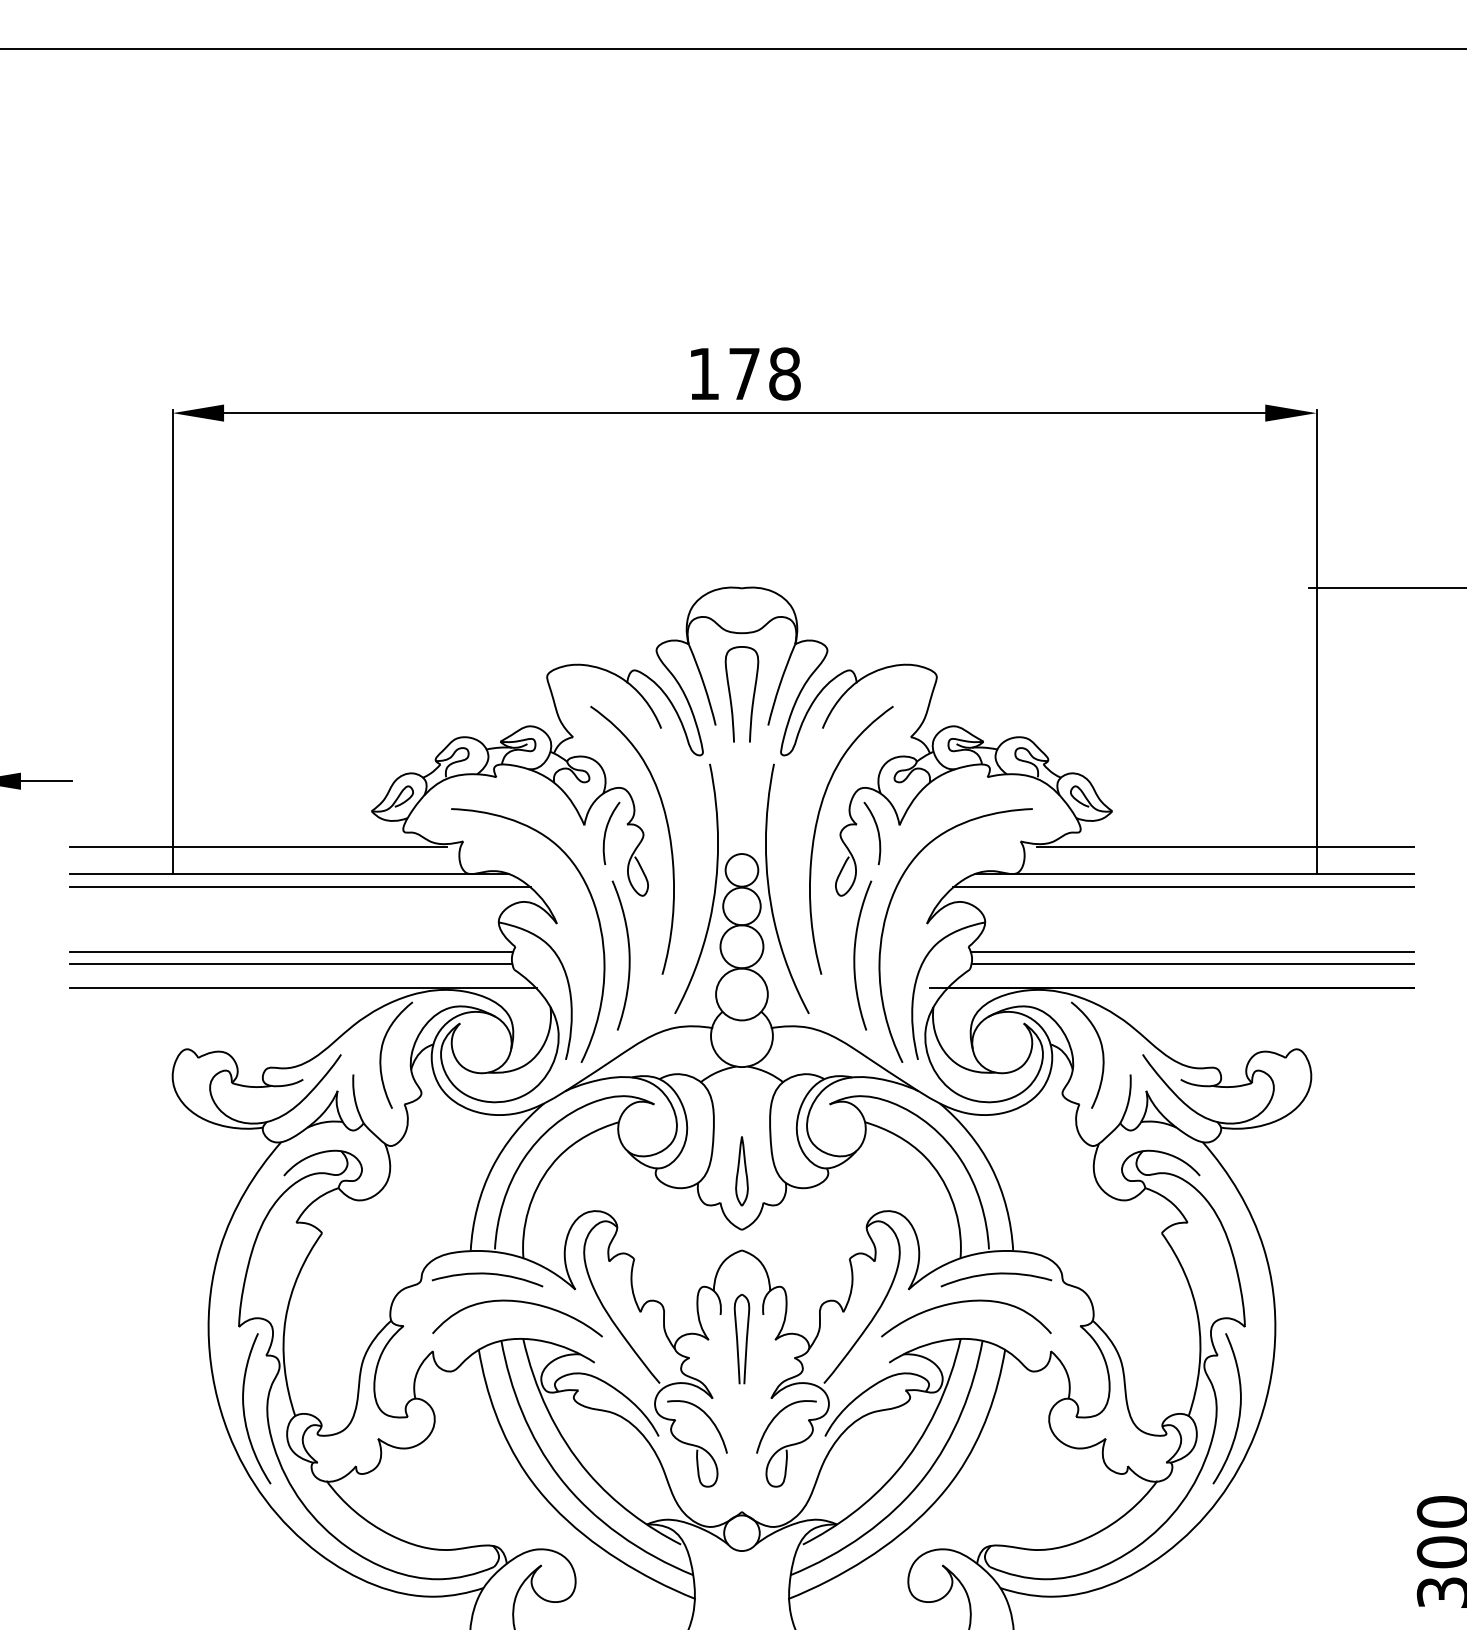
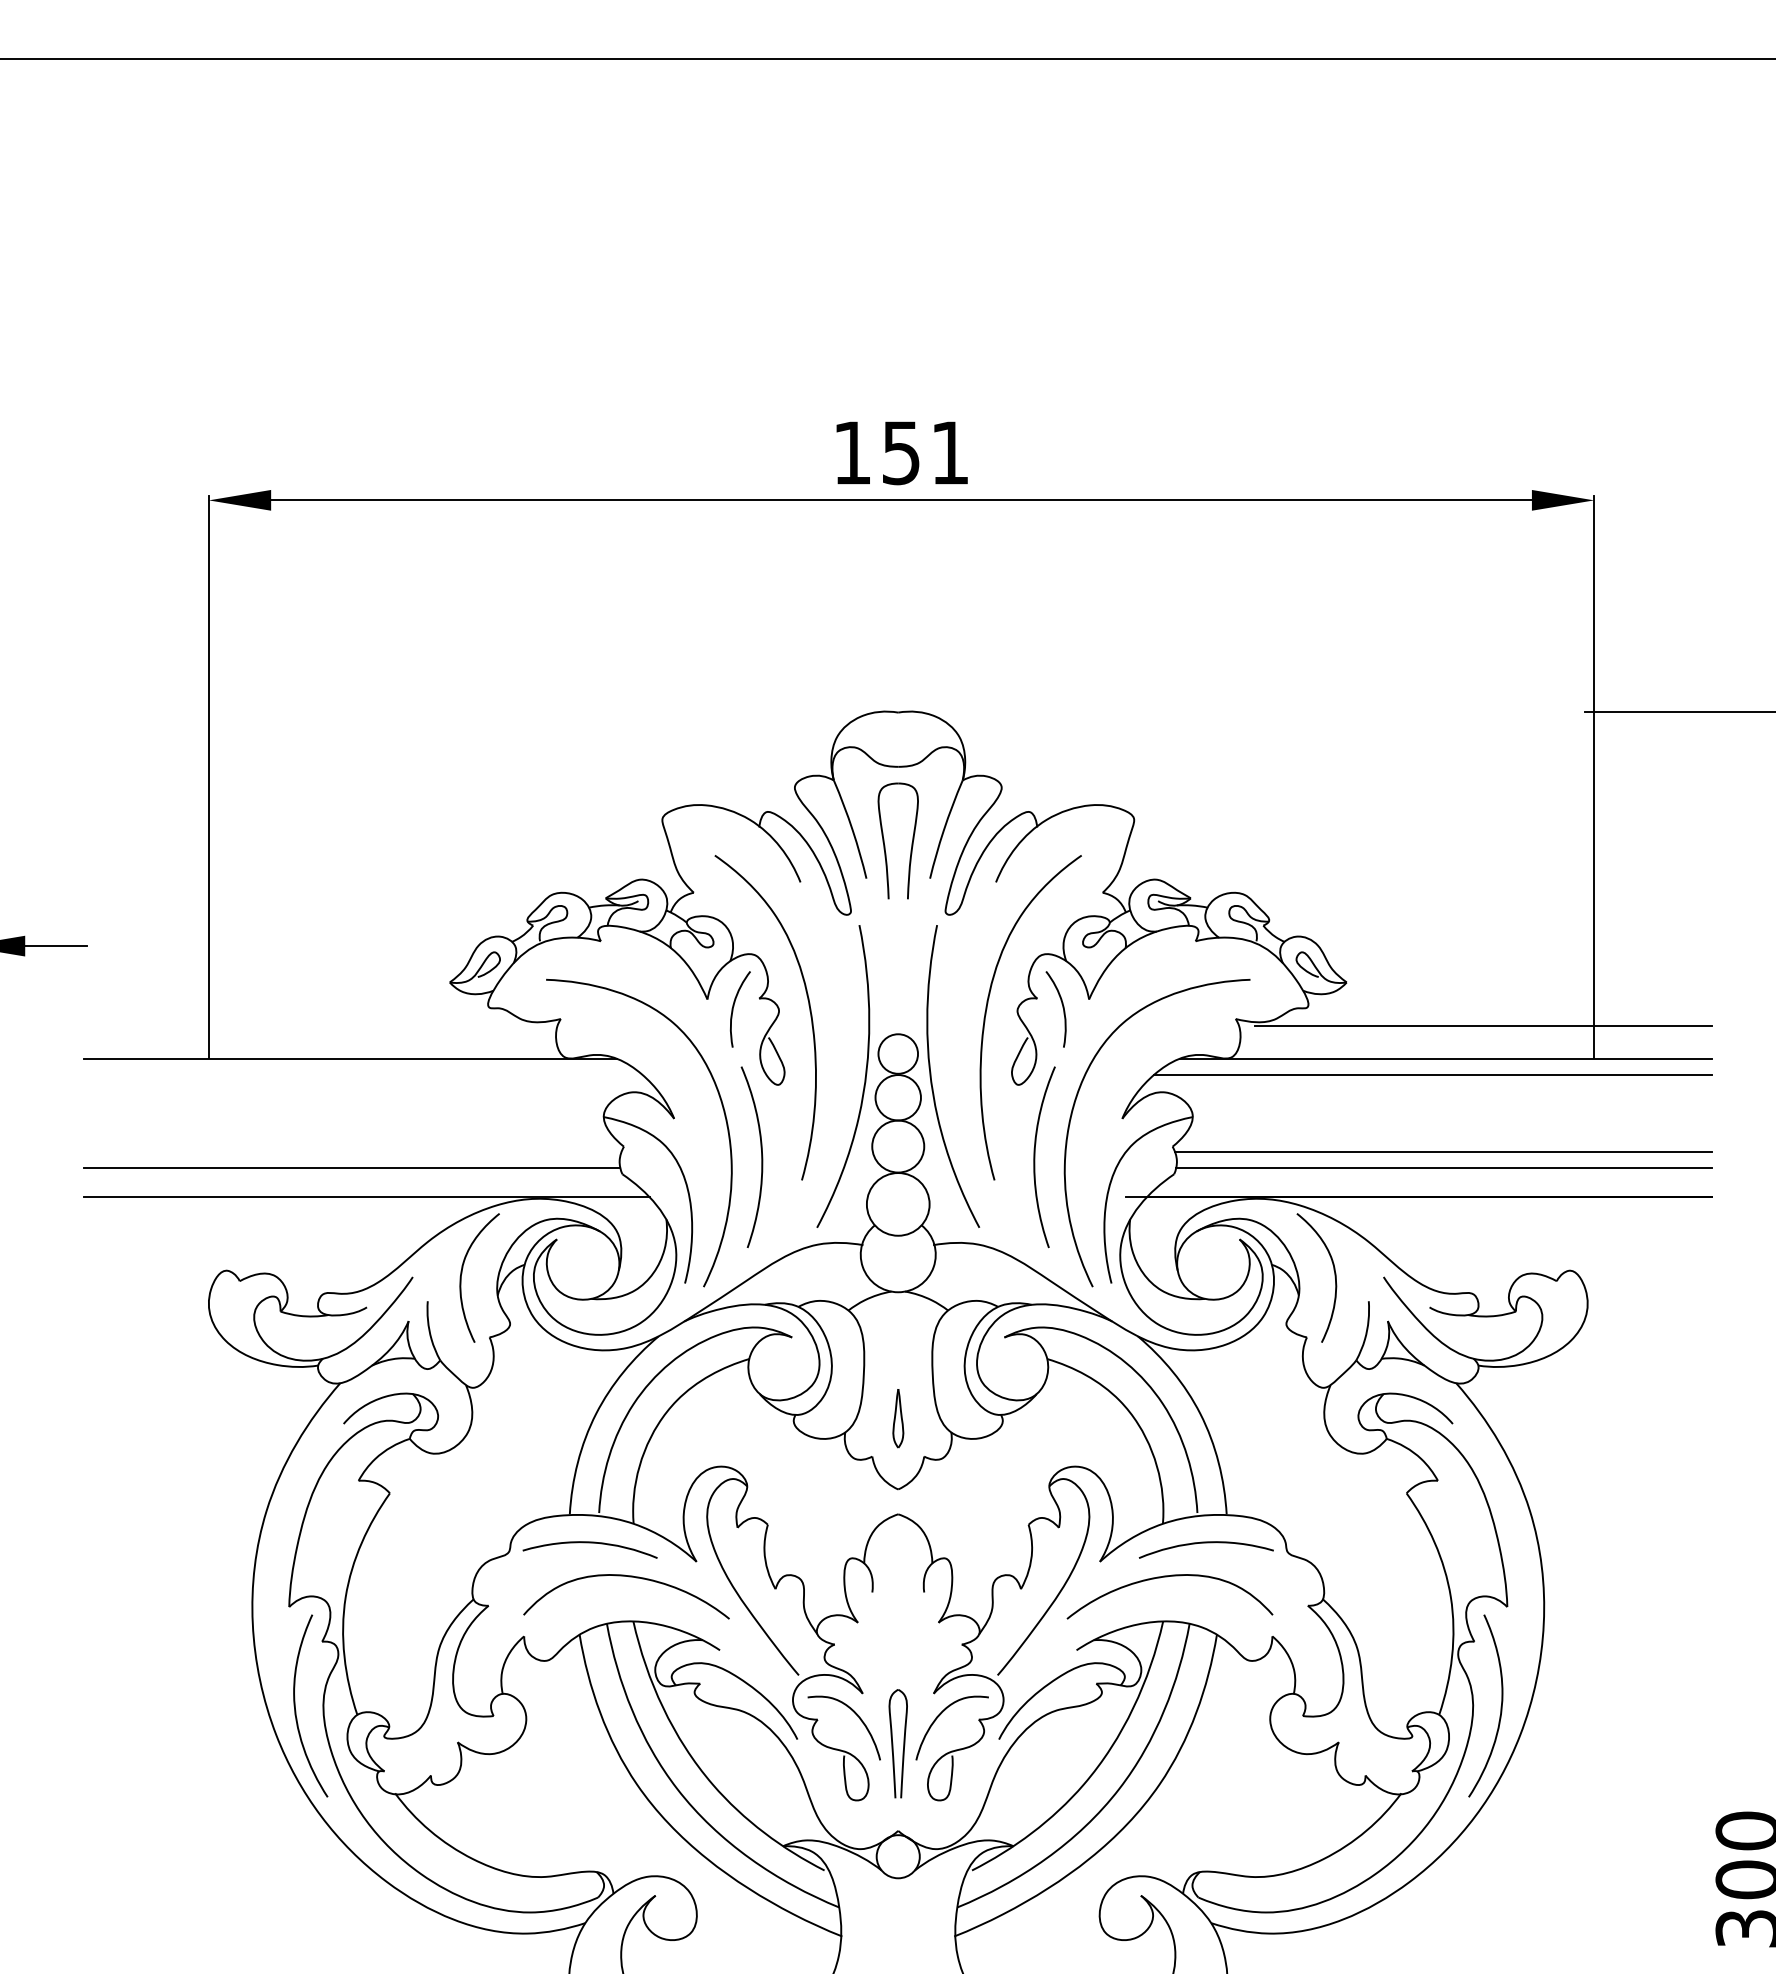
text: (765, 373) -> (926, 452), 178 -> 151
line: (258, 846) -> (312, 1025), removed
line: (300, 887) -> (363, 1074), removed
line: (291, 951) -> (352, 1152), removed
part: (742, 1171) -> (898, 1418), size x0.7
part: (741, 1338) -> (897, 1743), moved

